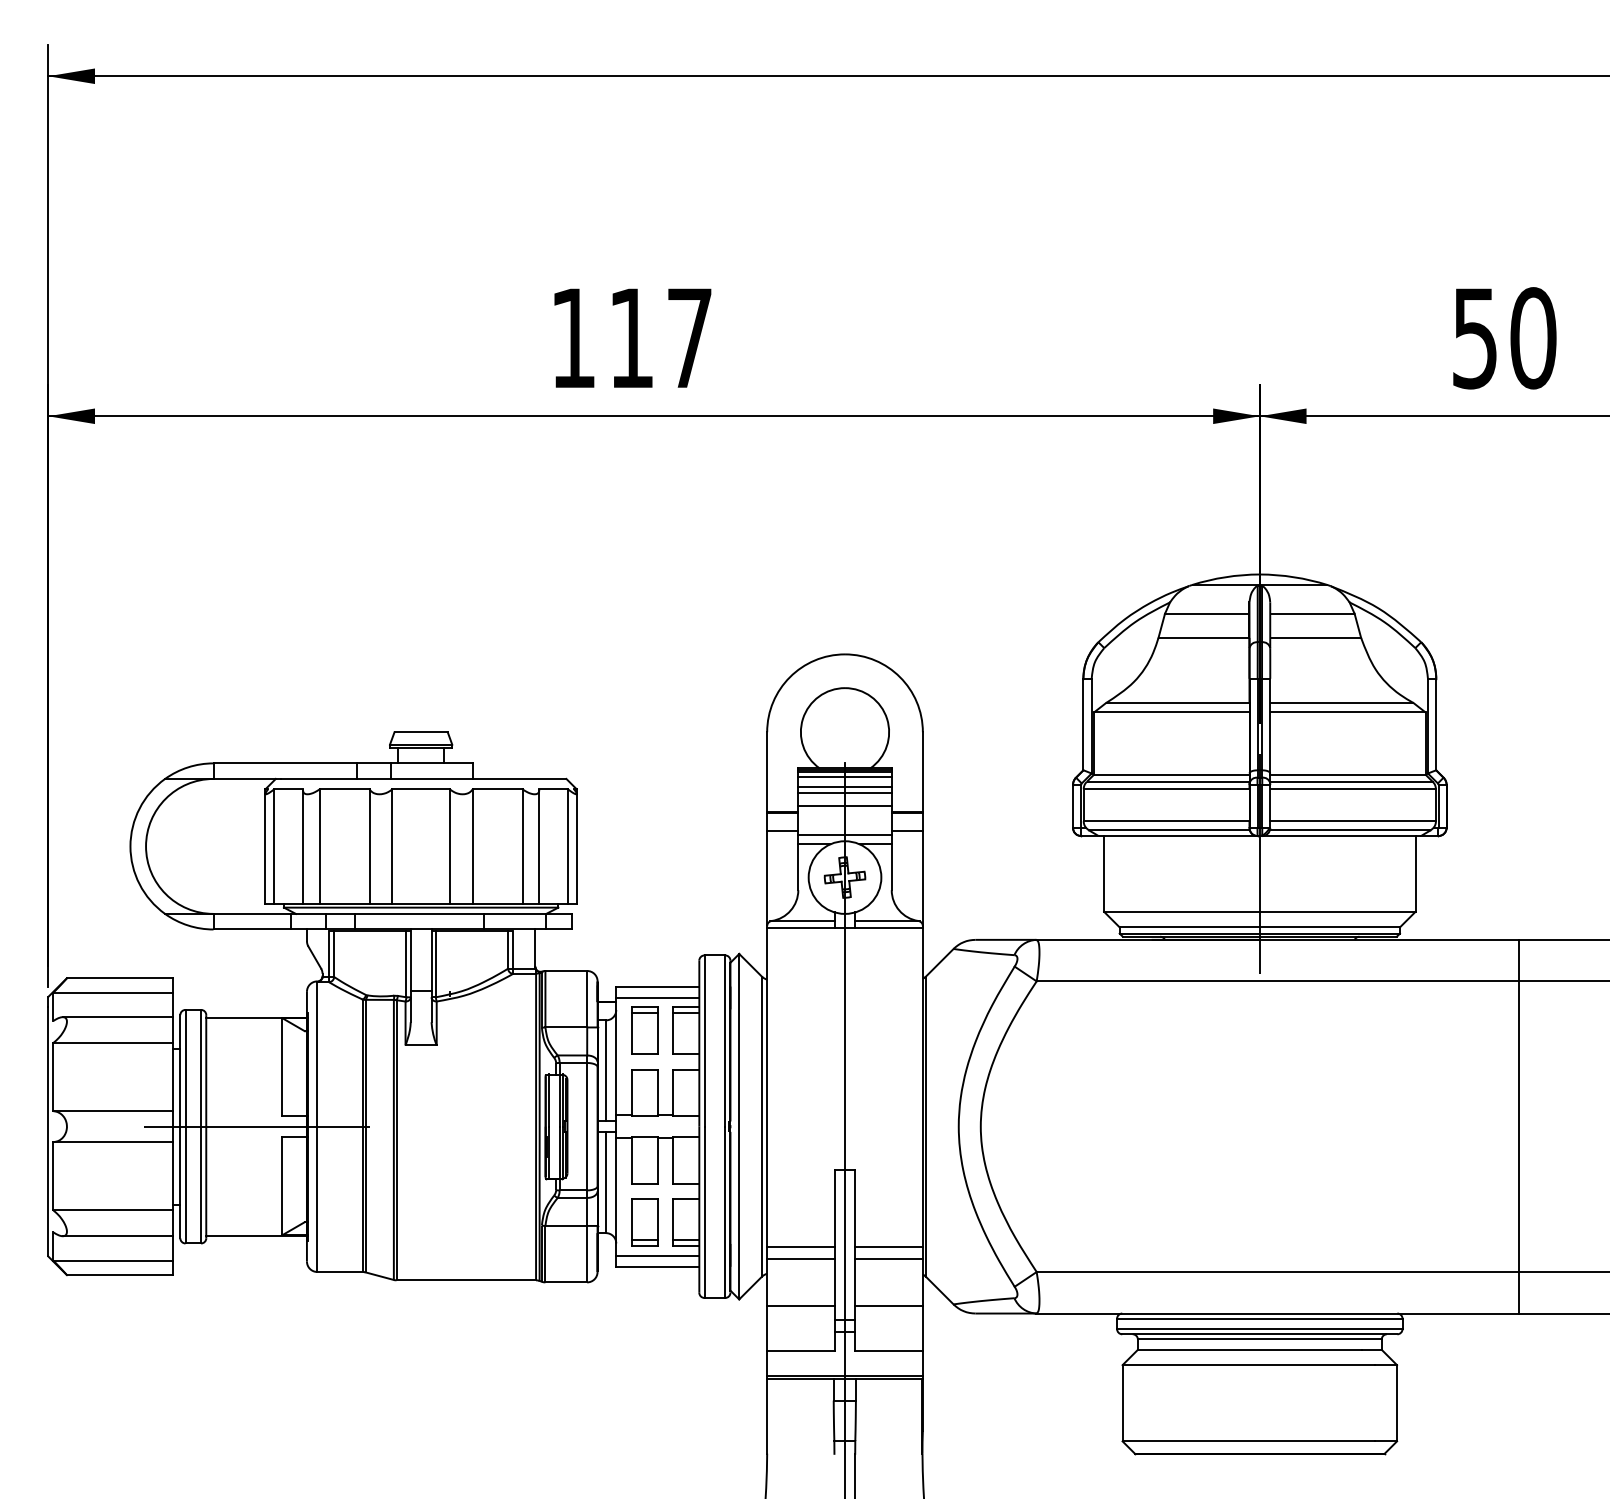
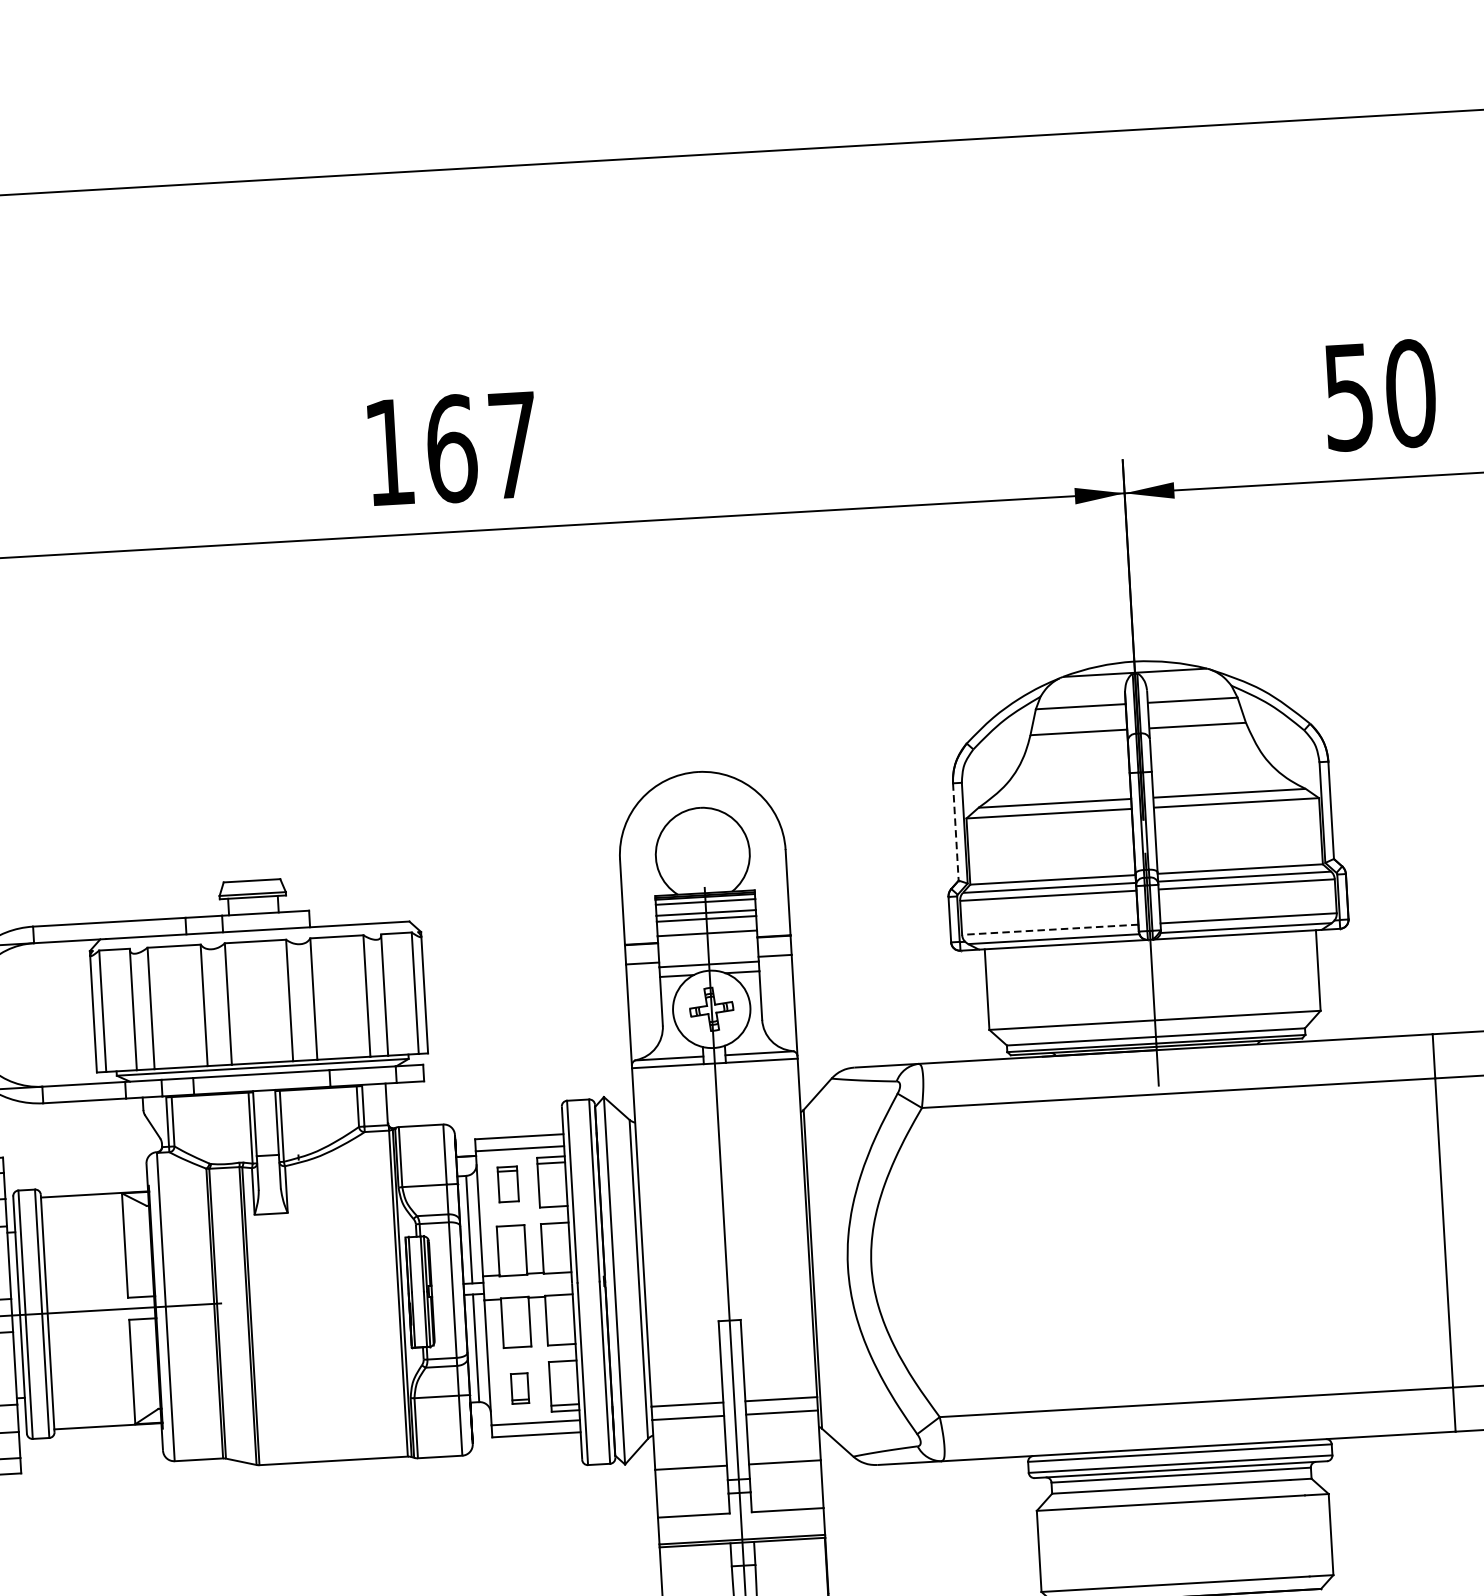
text: (632, 338) -> (452, 449), 117 -> 167
line: (1083, 724) -> (955, 831), solid -> dashed
line: (1166, 821) -> (1050, 930), solid -> dashed
part: (644, 1030) -> (507, 1184), size x0.7
part: (644, 1222) -> (519, 1388), size x0.6

